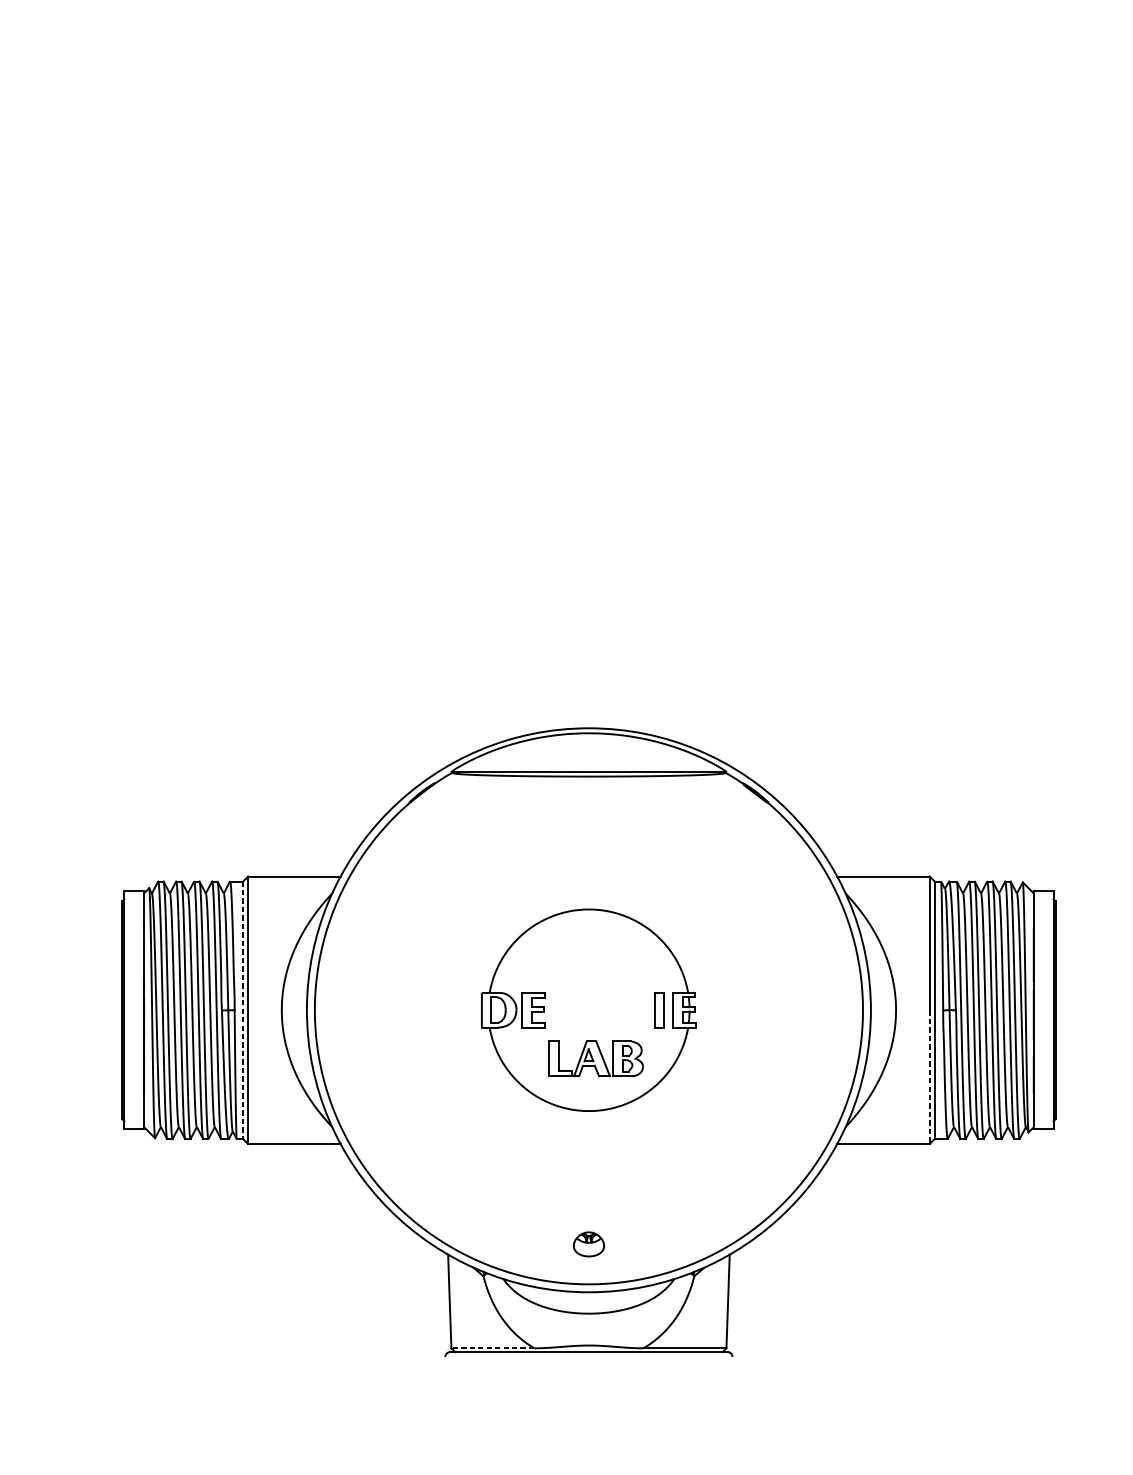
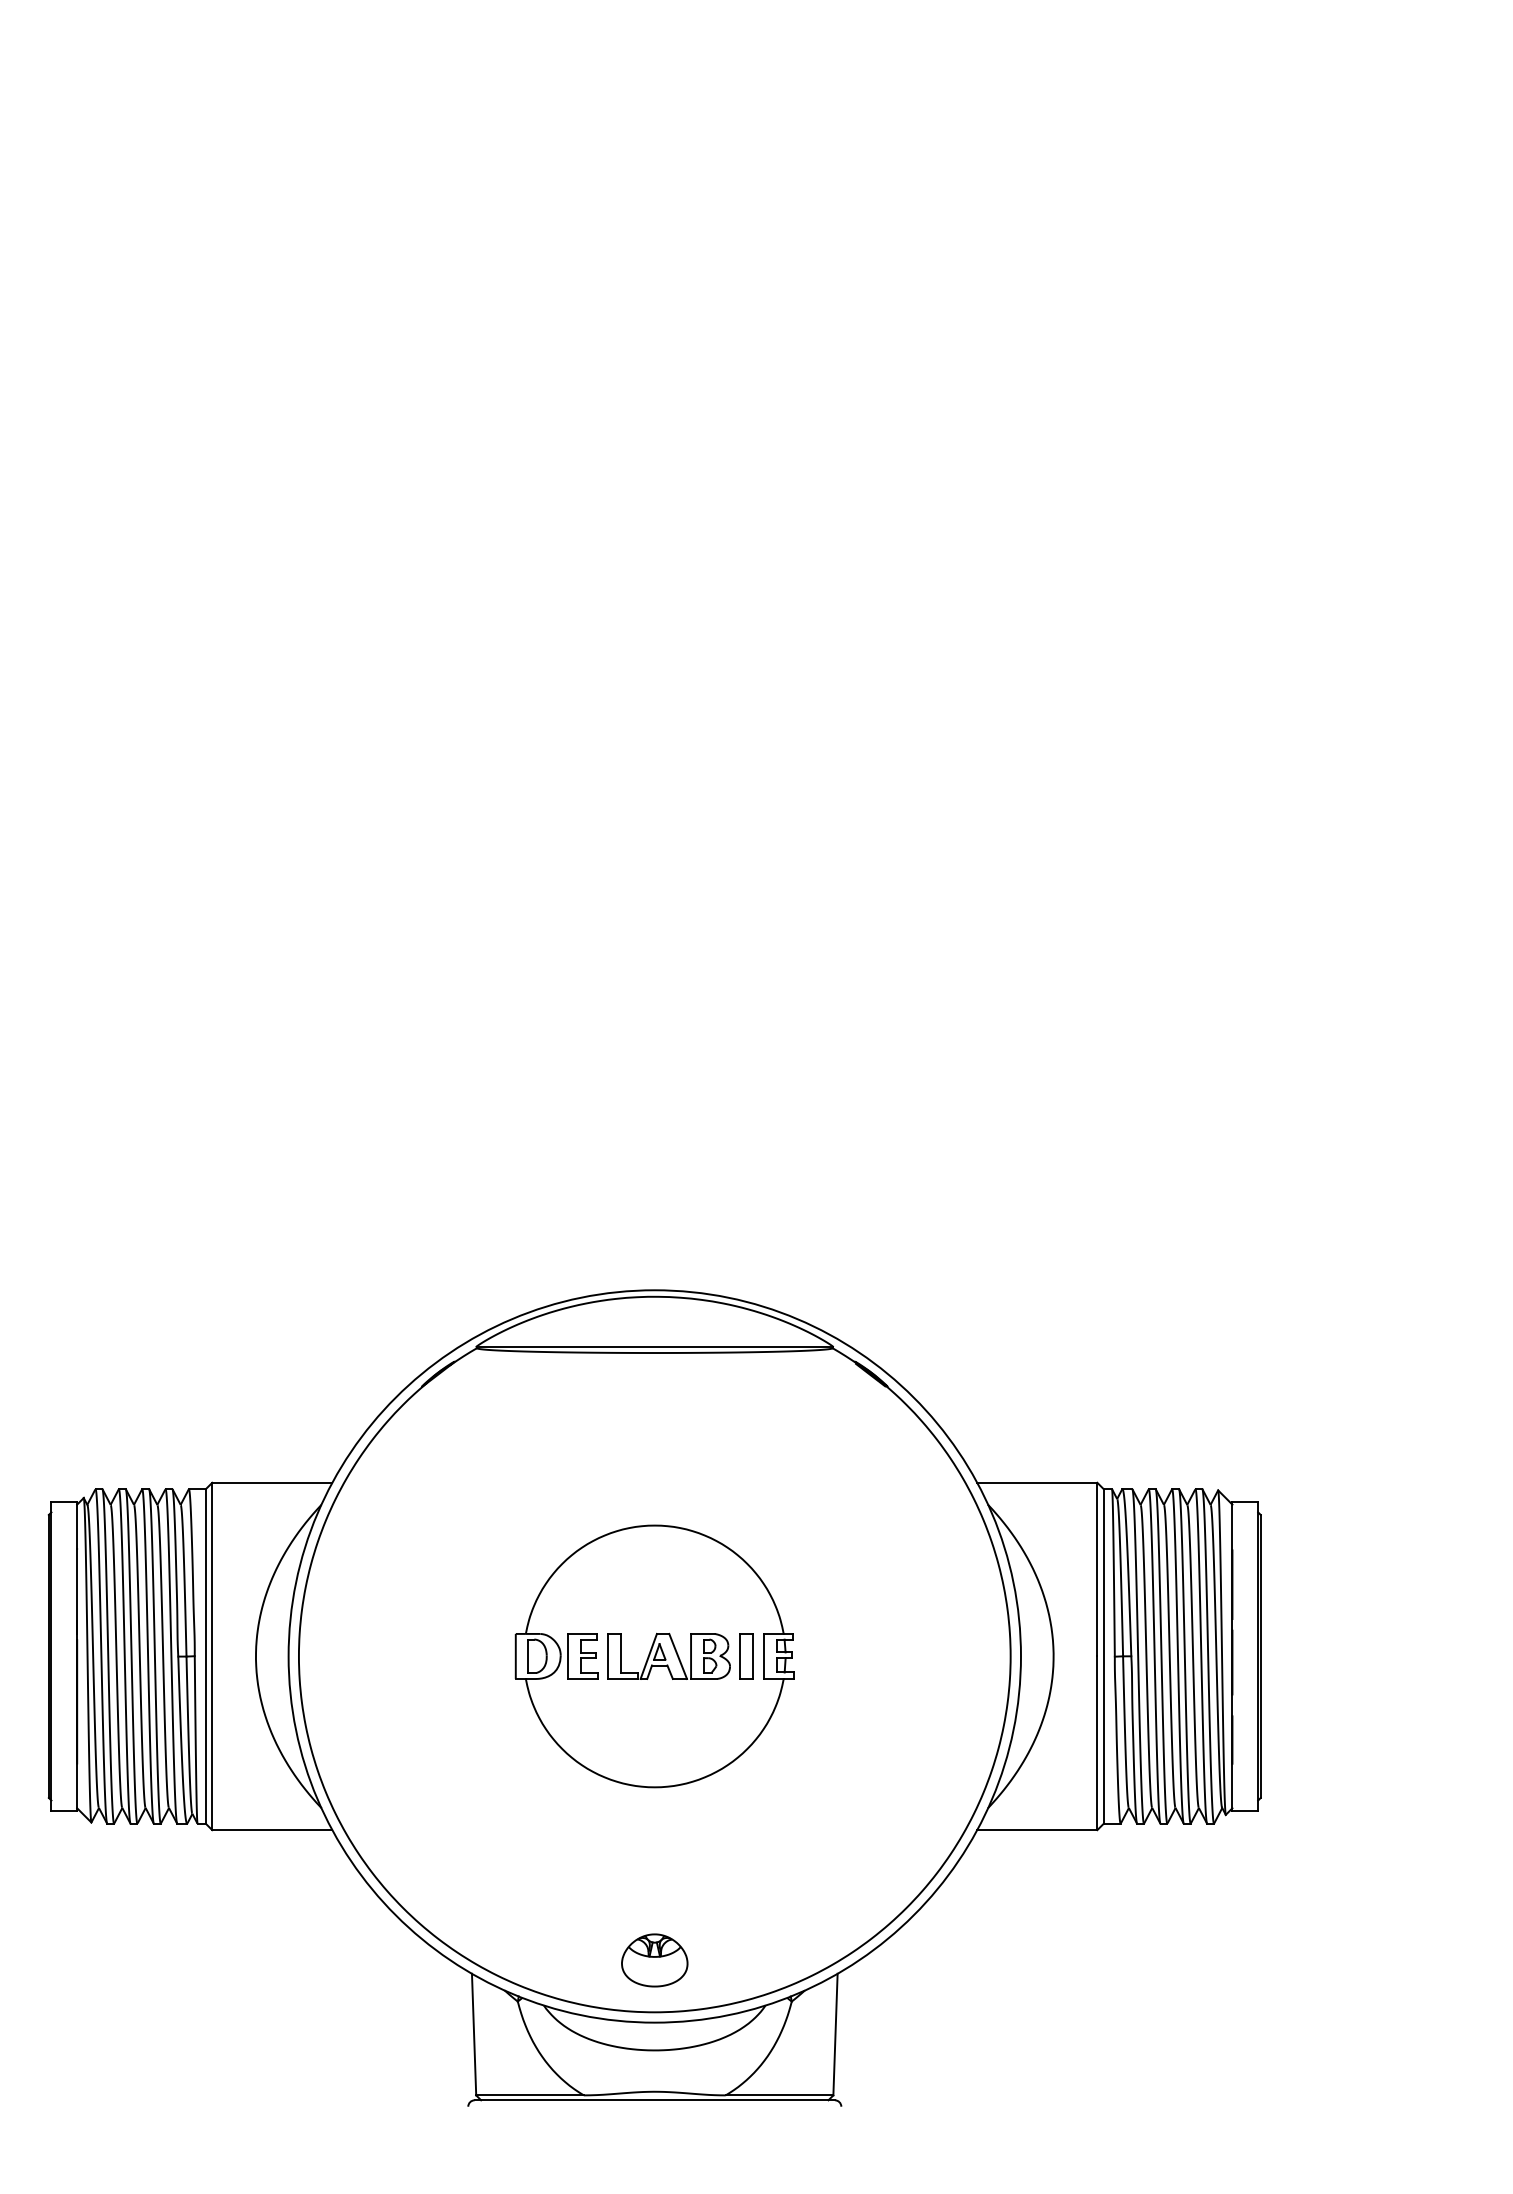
line: (242, 1010) -> (205, 1656), dashed -> solid
part: (595, 1058) -> (668, 1655), moved
line: (929, 1077) -> (1097, 1743), dashed -> solid
part: (588, 1244) -> (654, 1960), size x1.67
line: (493, 1348) -> (530, 2095), dashed -> solid

